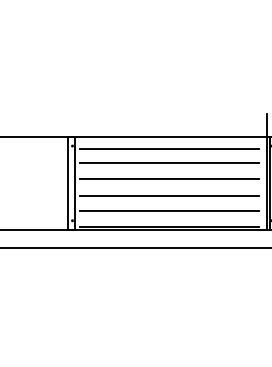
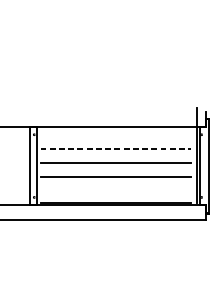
line: (168, 148) -> (114, 136), removed
line: (169, 163) -> (115, 149), solid -> dashed
line: (168, 211) -> (114, 189), removed

